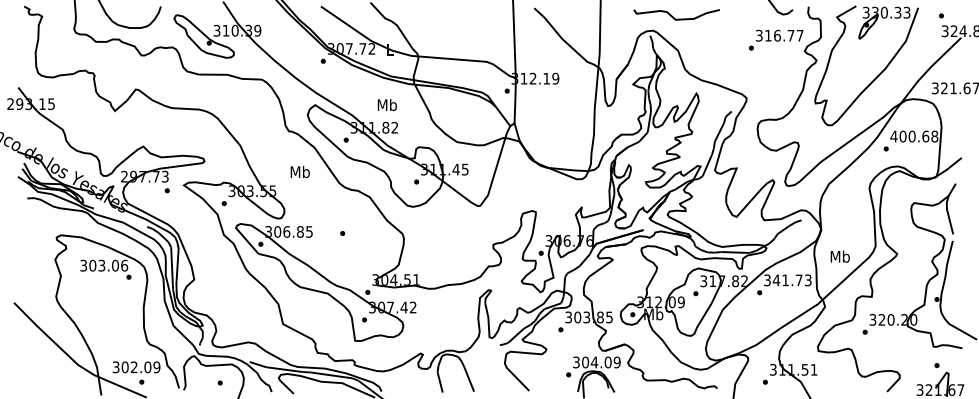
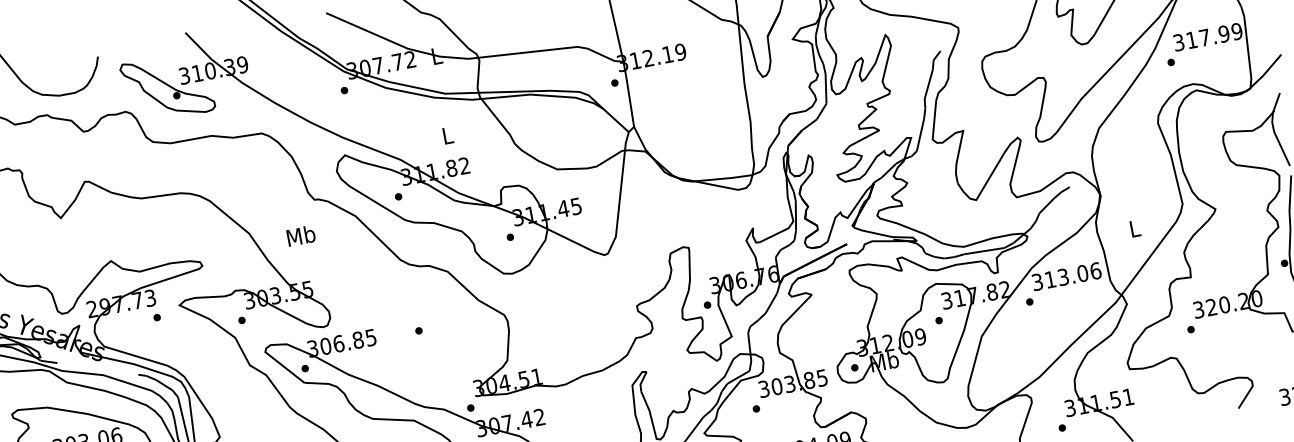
text: (386, 105) -> (446, 136), Mb -> L
text: (914, 136) -> (1208, 36), 400.68 -> 317.99
text: (299, 172) -> (300, 236), moved
text: (839, 256) -> (1133, 228), Mb -> L
text: (791, 280) -> (1071, 275), 341.73 -> 313.06

